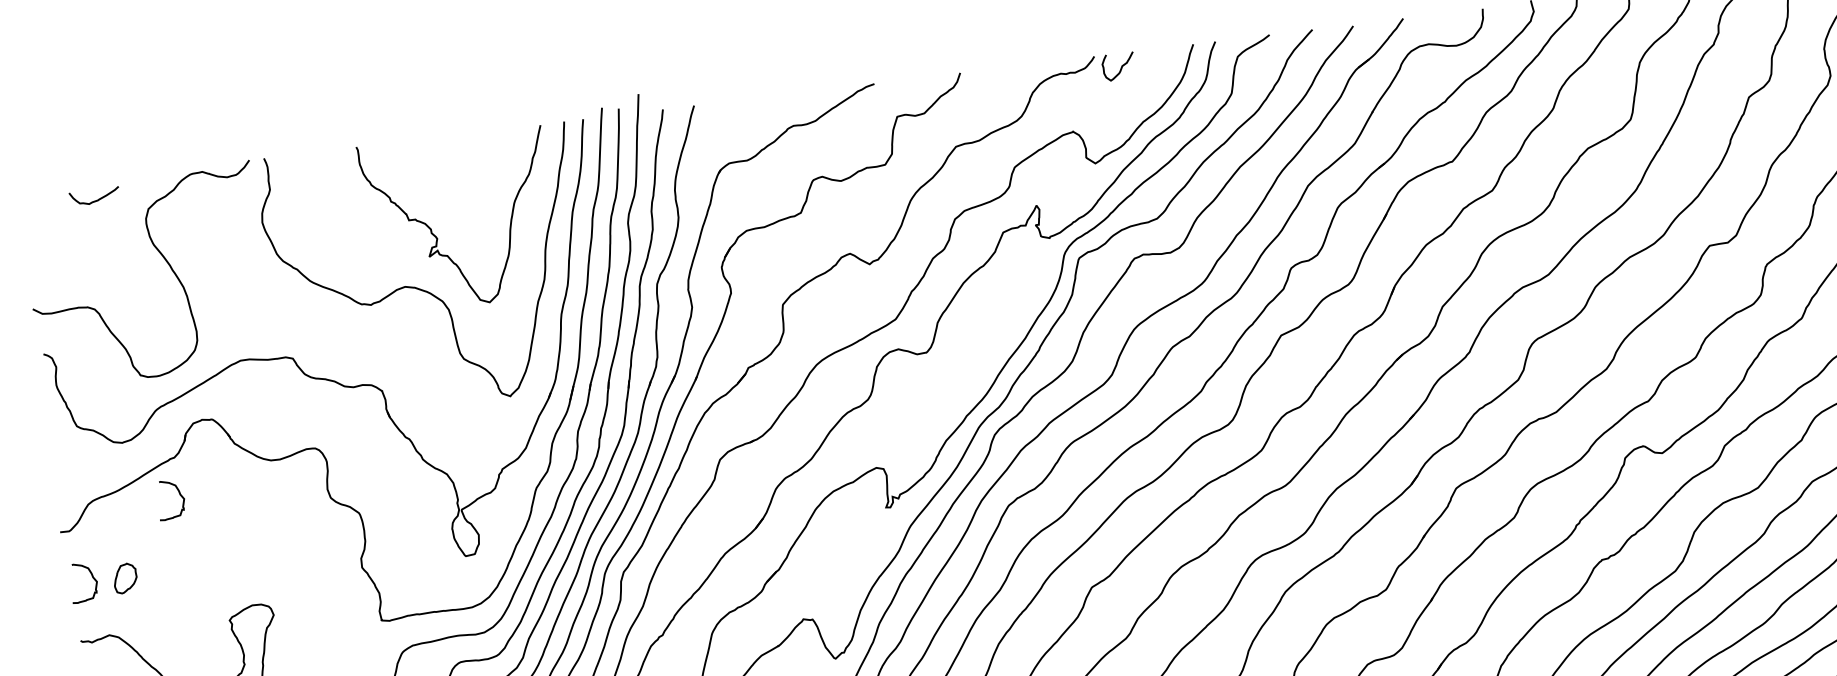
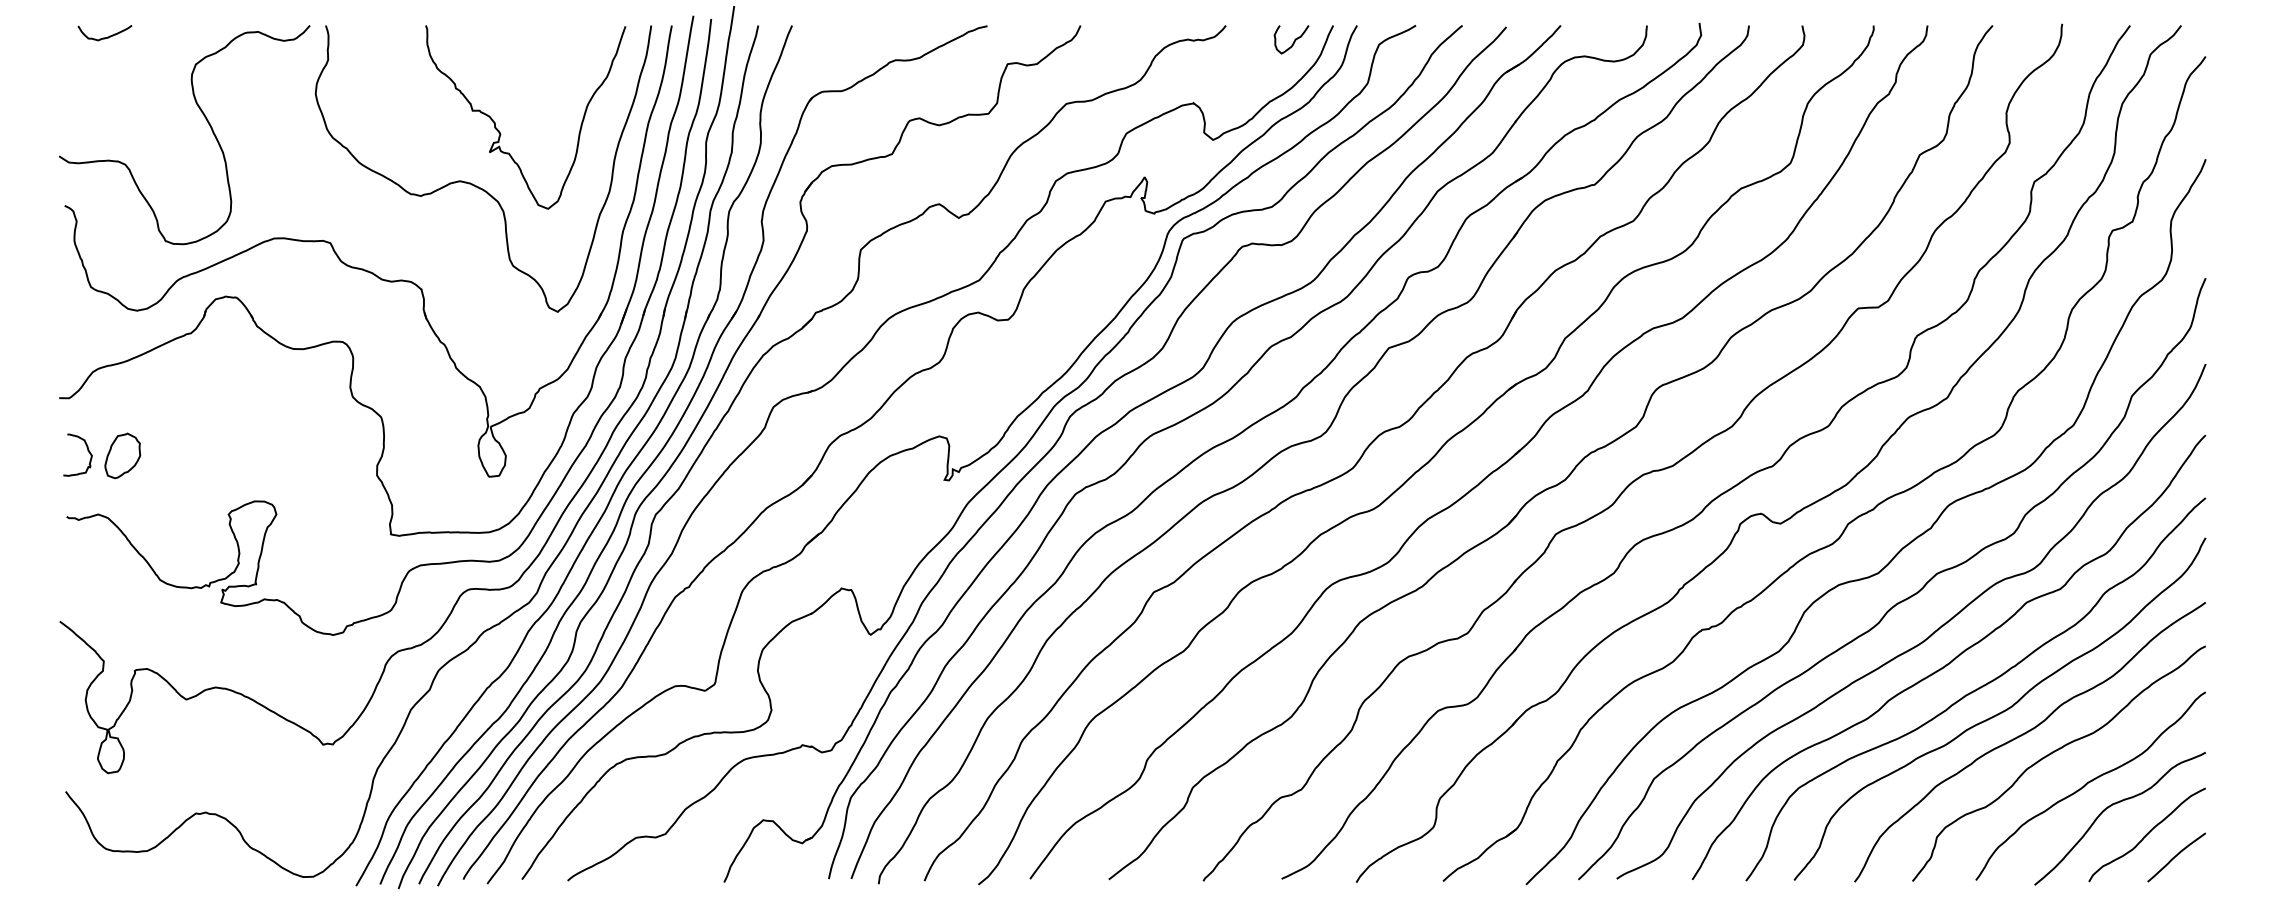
curve: (1120, 68) -> (1293, 41), moved
curve: (94, 200) -> (104, 37), moved
curve: (179, 494) -> (191, 373), removed
part: (125, 578) -> (122, 455), size x1.43

